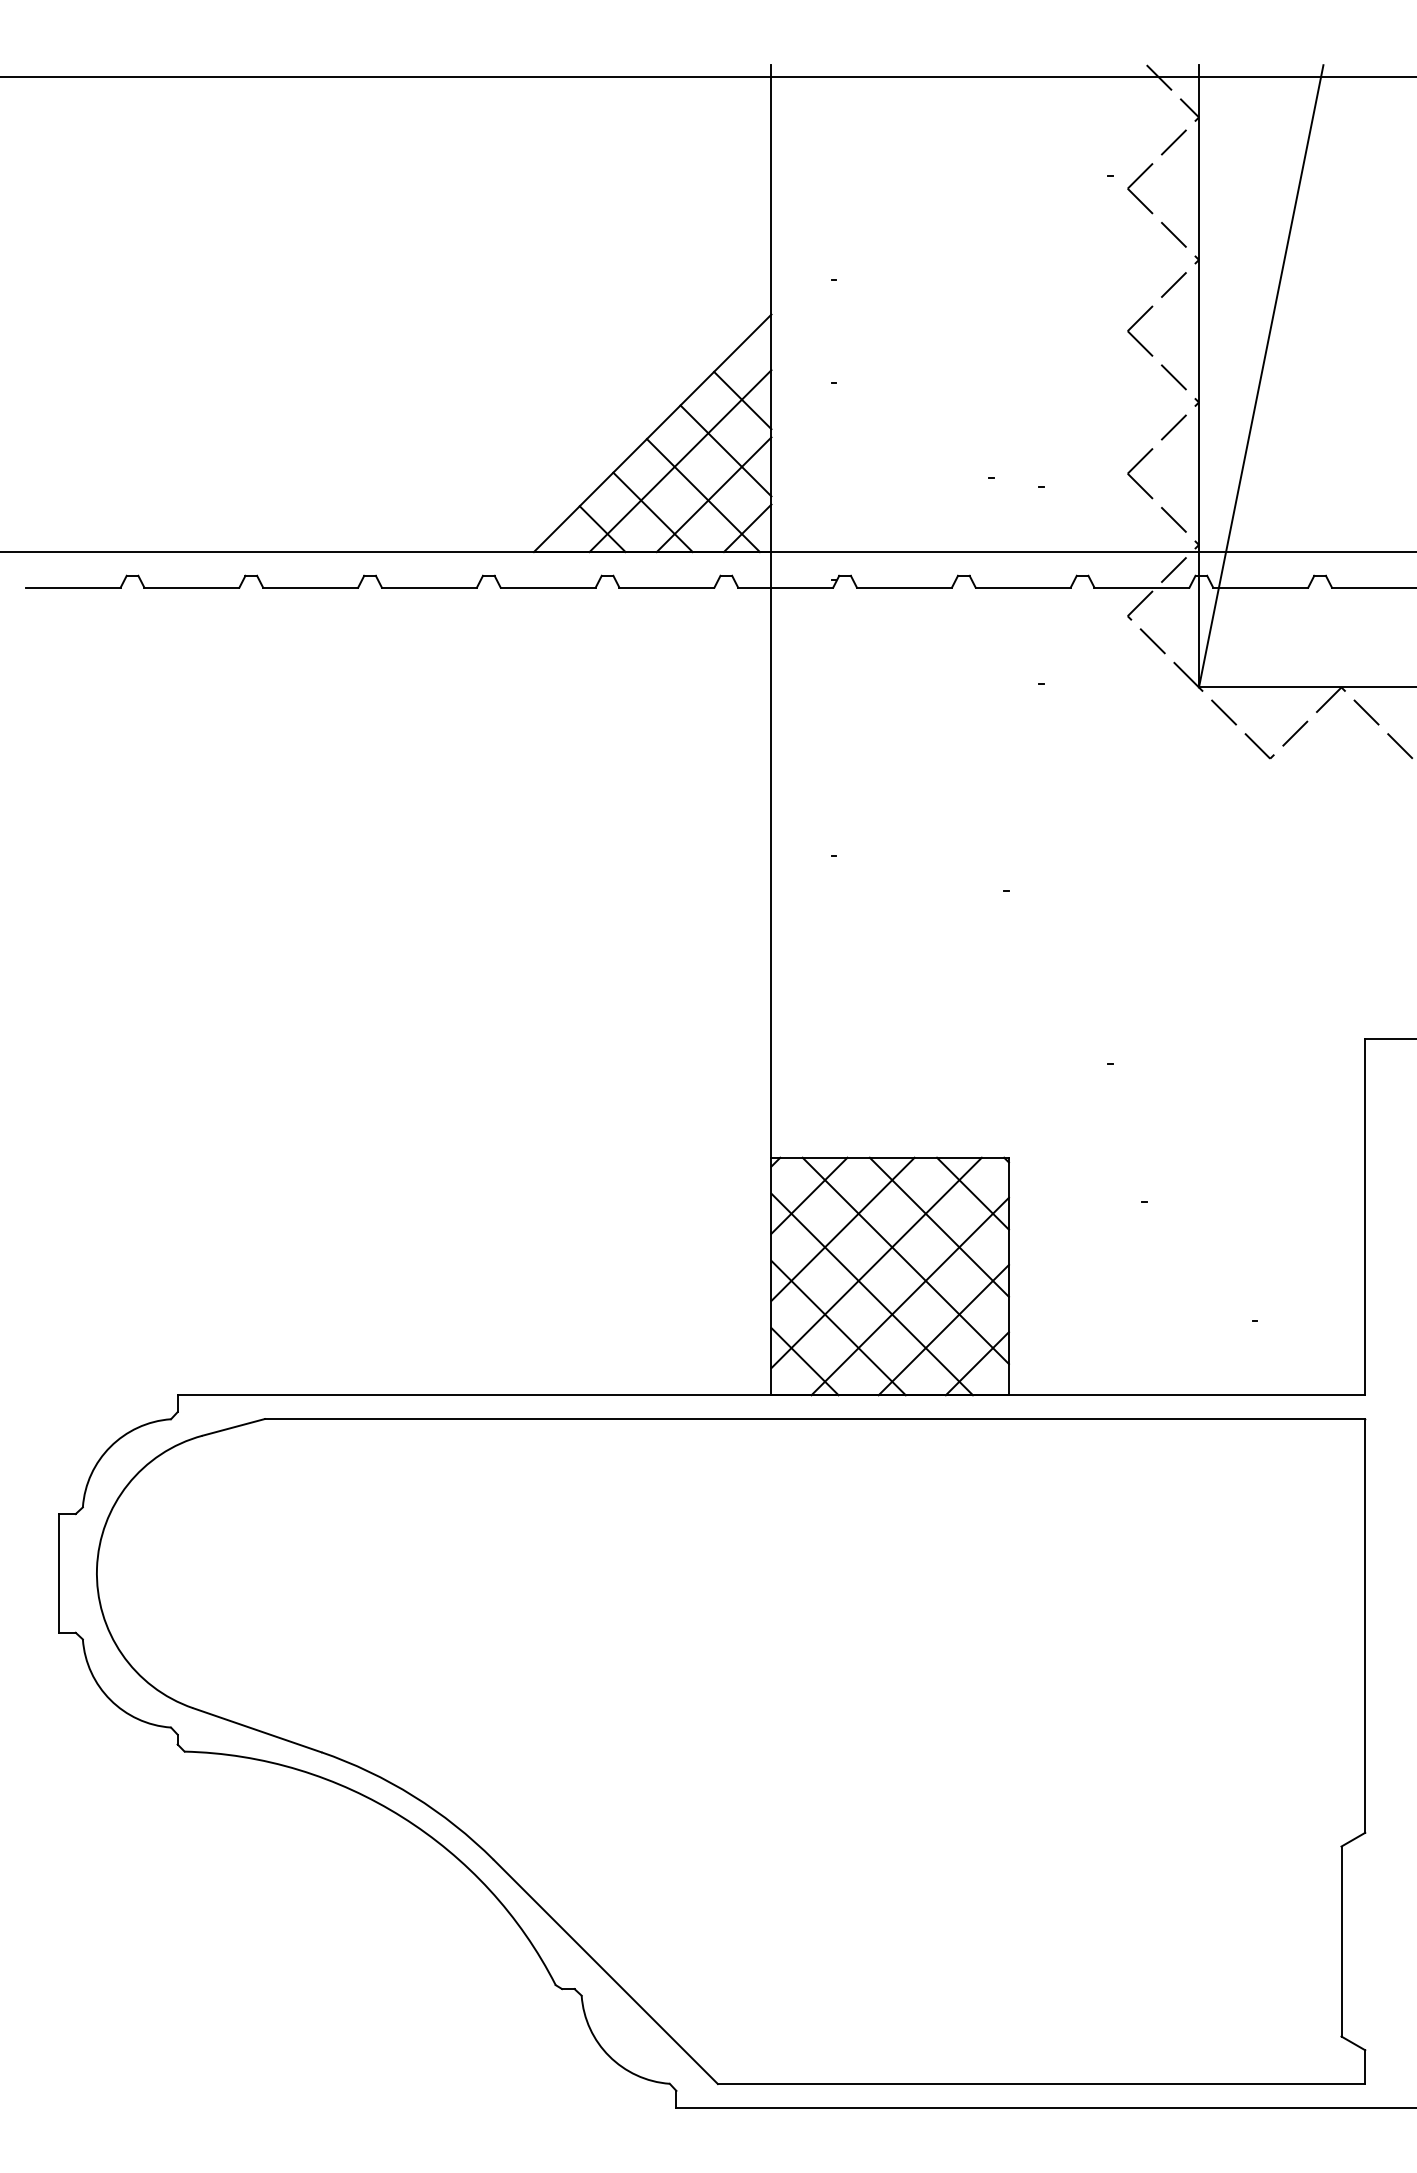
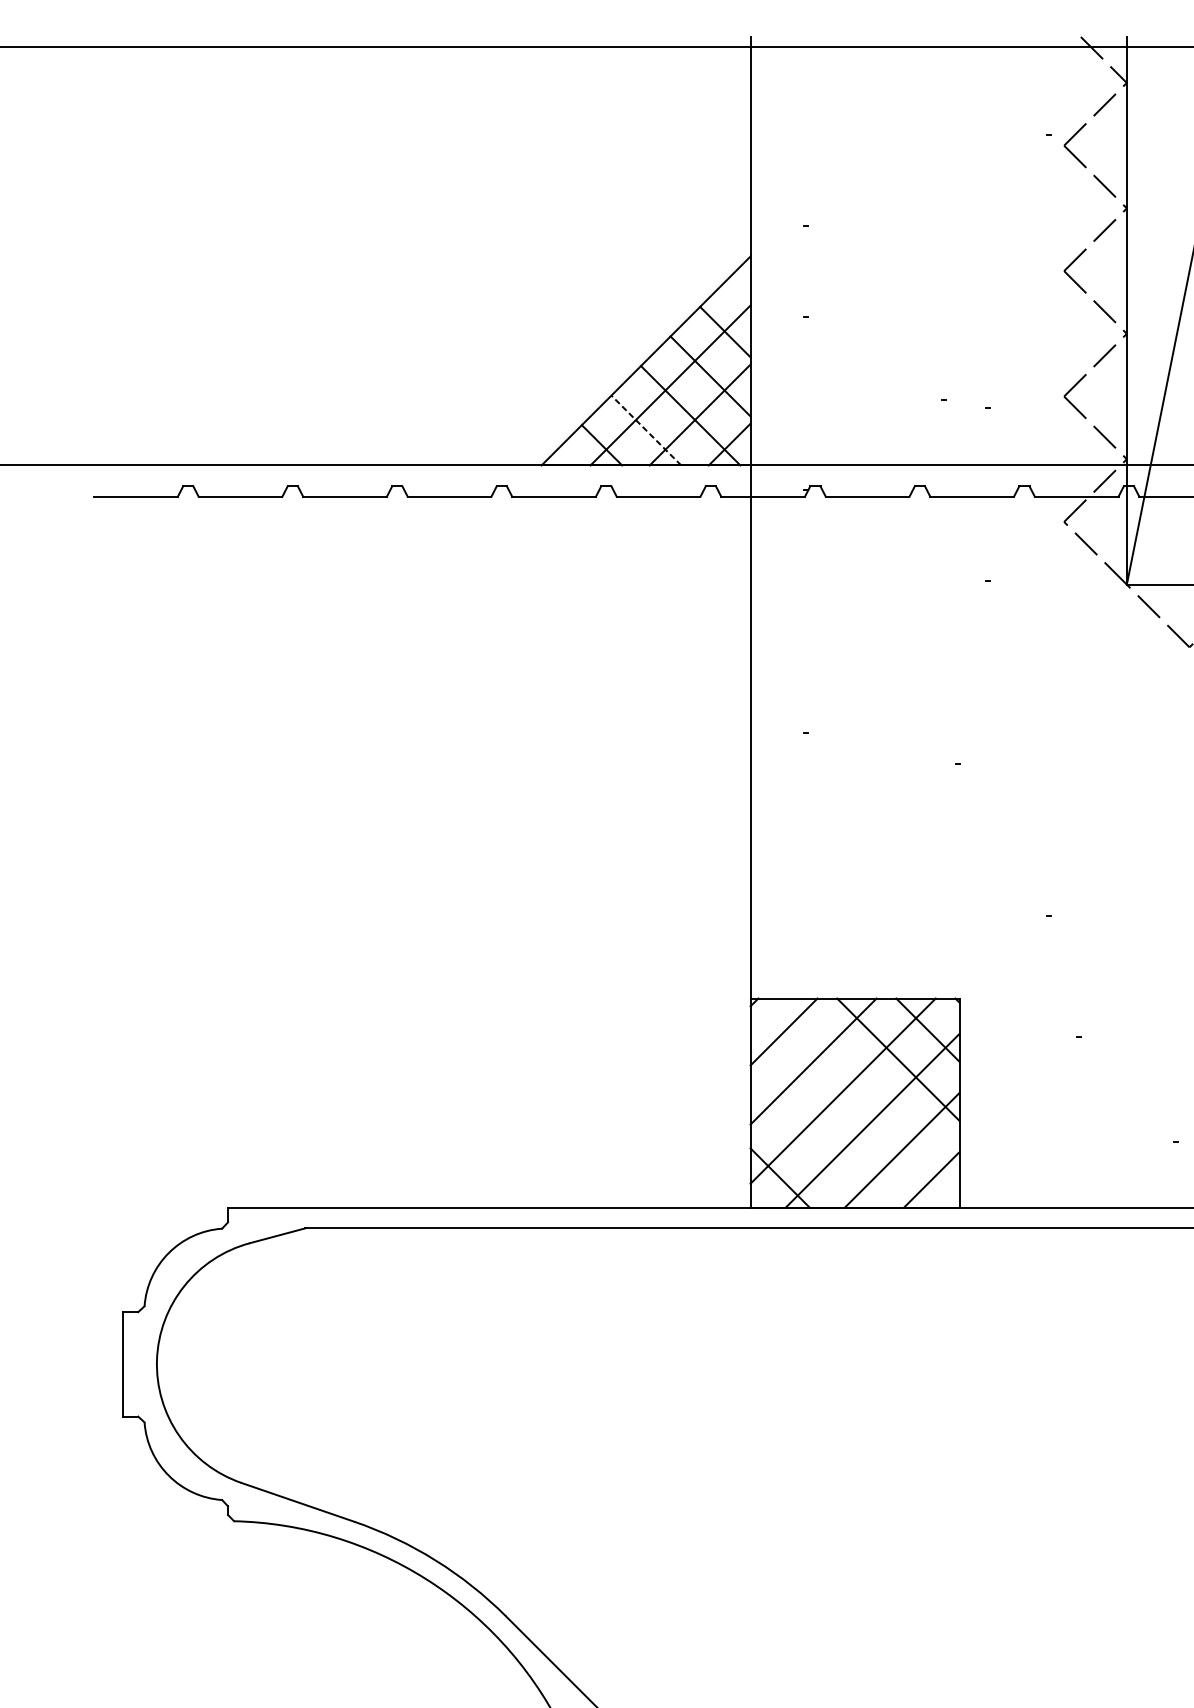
line: (652, 512) -> (645, 430), solid -> dashed
line: (905, 1260) -> (868, 1088), removed
line: (871, 1294) -> (838, 1118), removed
line: (838, 1327) -> (809, 1147), removed

